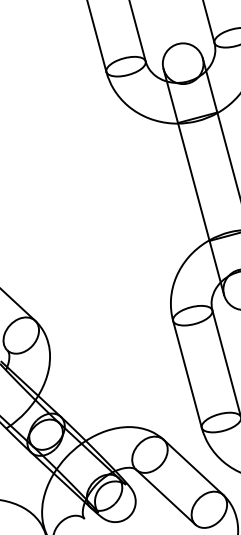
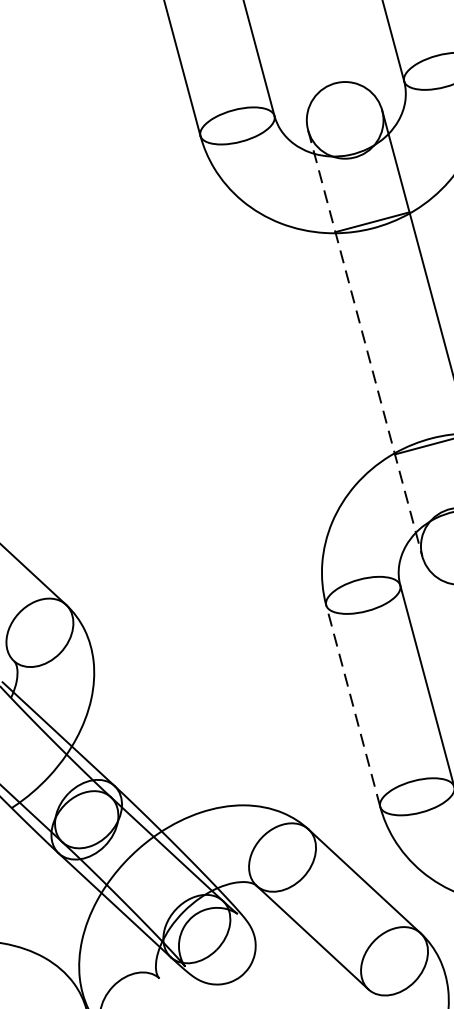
line: (193, 181) -> (364, 342), solid -> dashed
line: (187, 373) -> (353, 704), solid -> dashed

